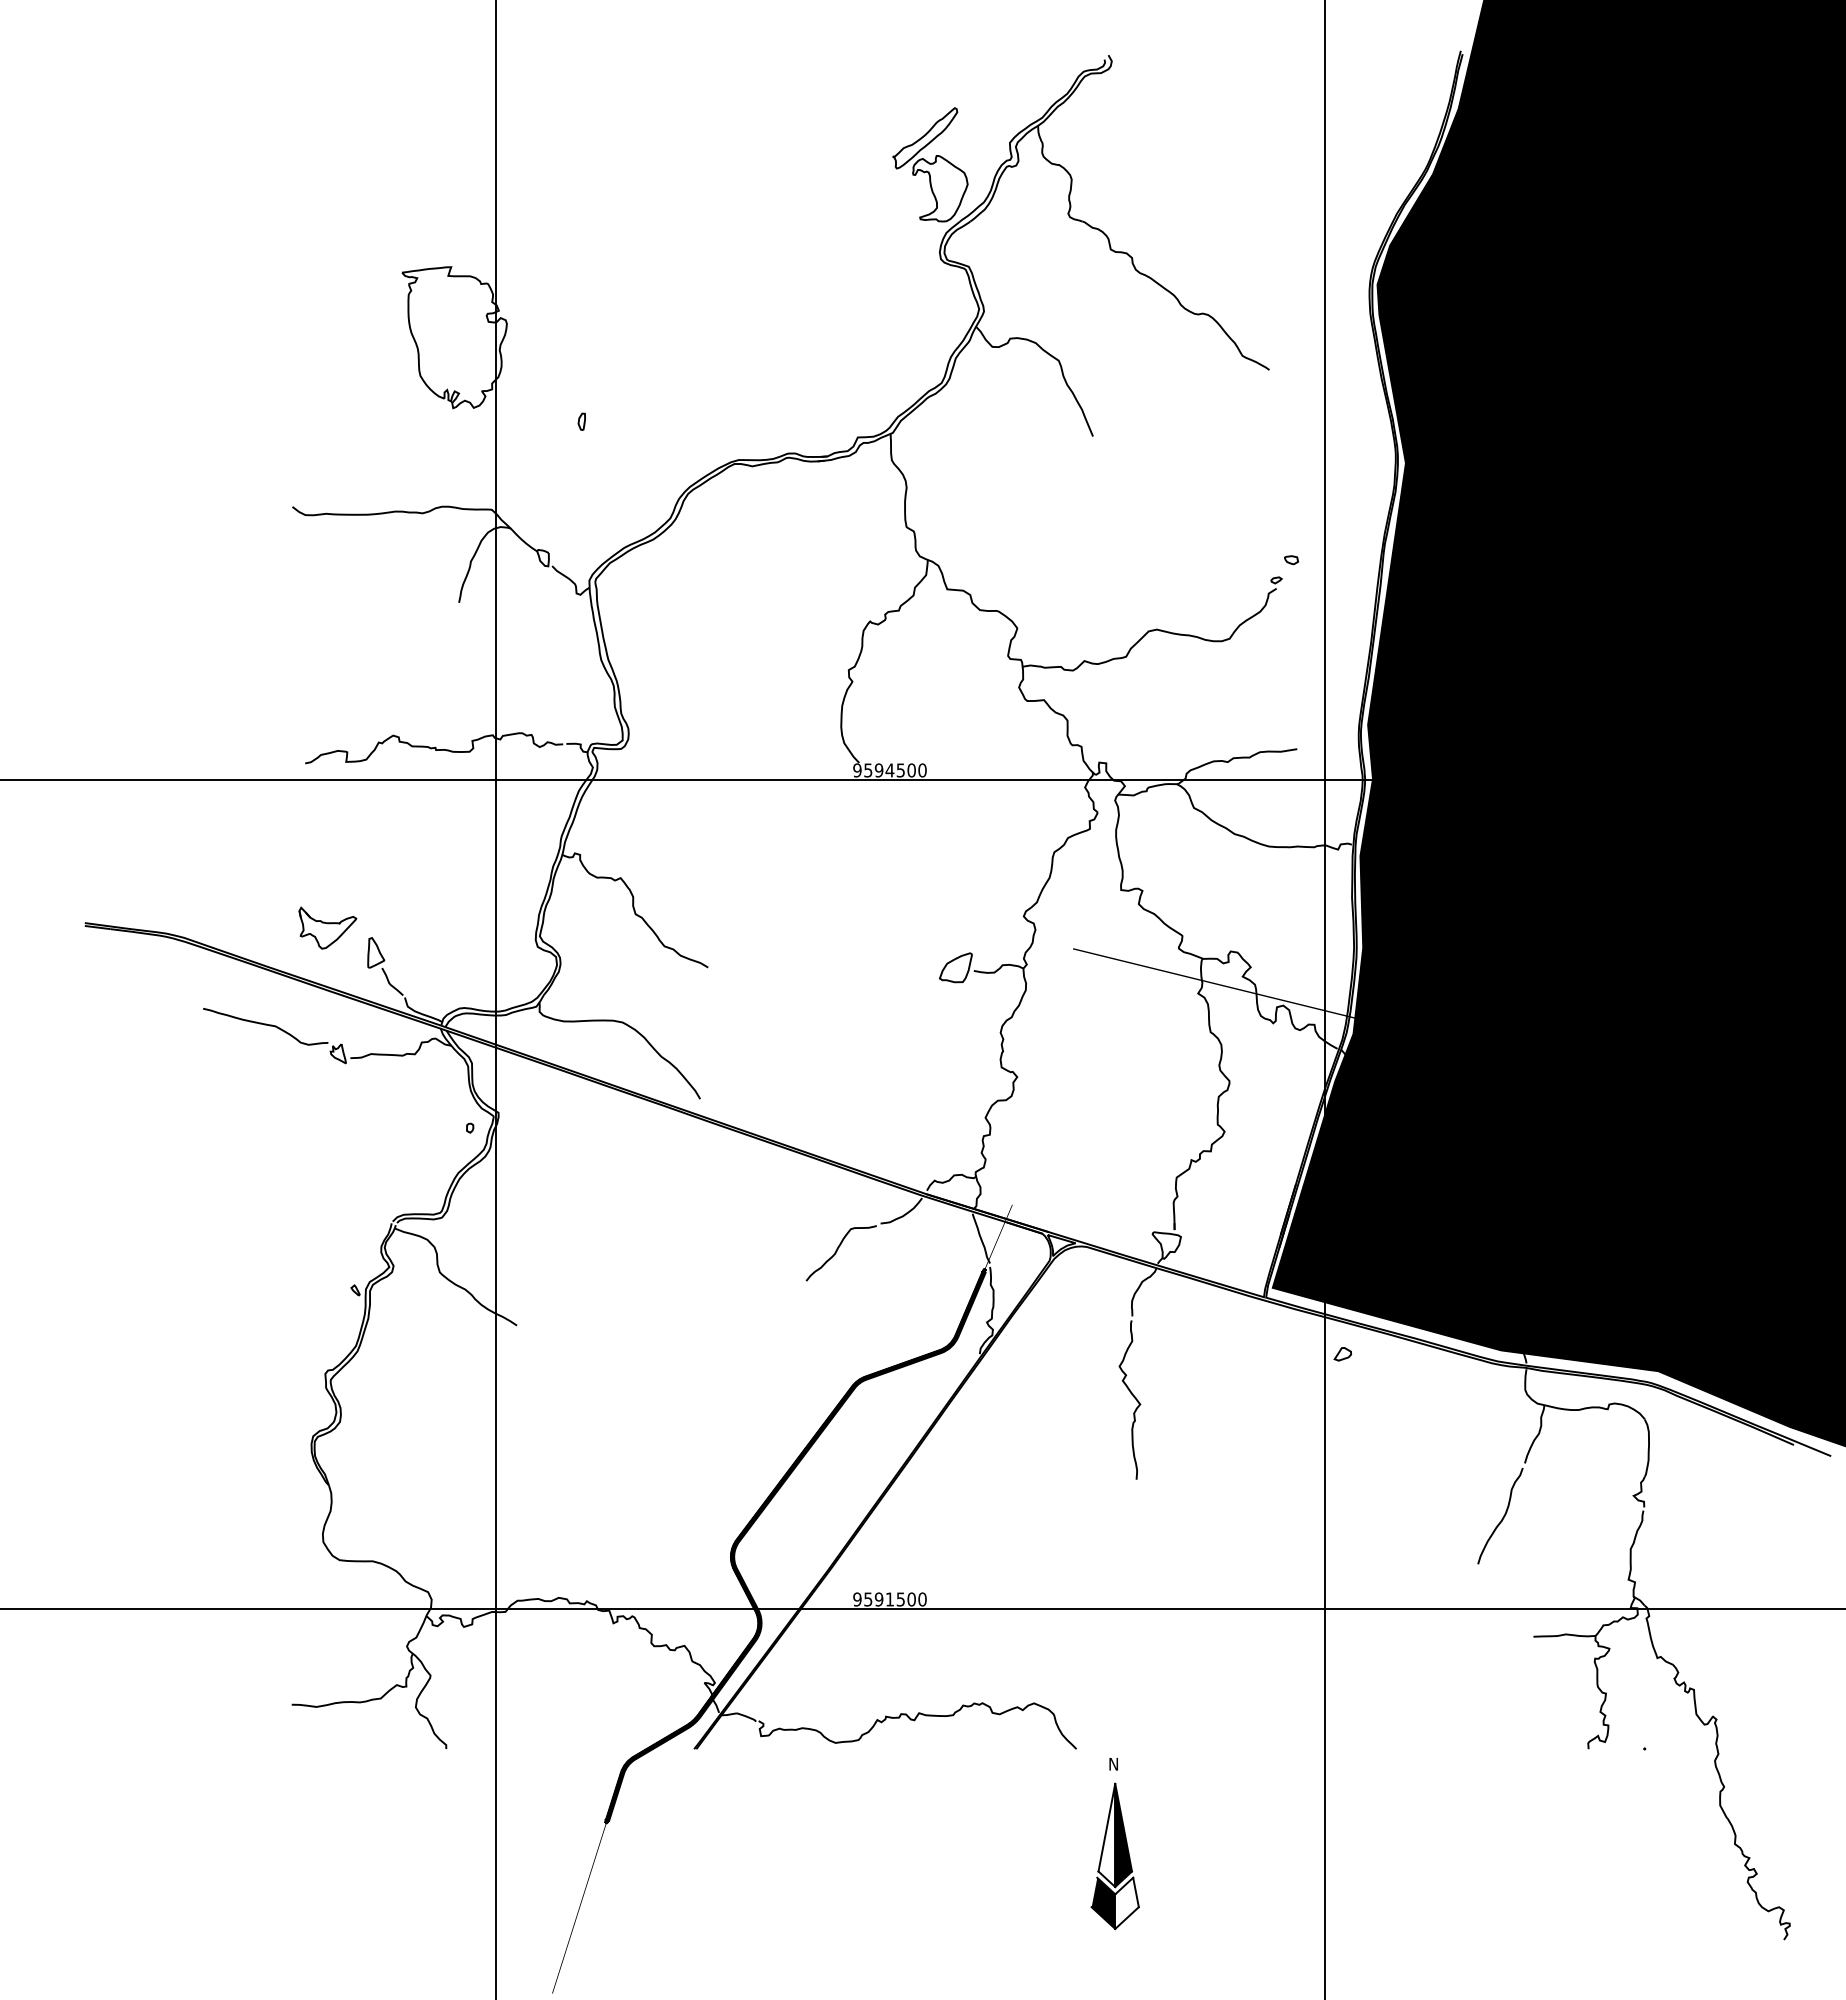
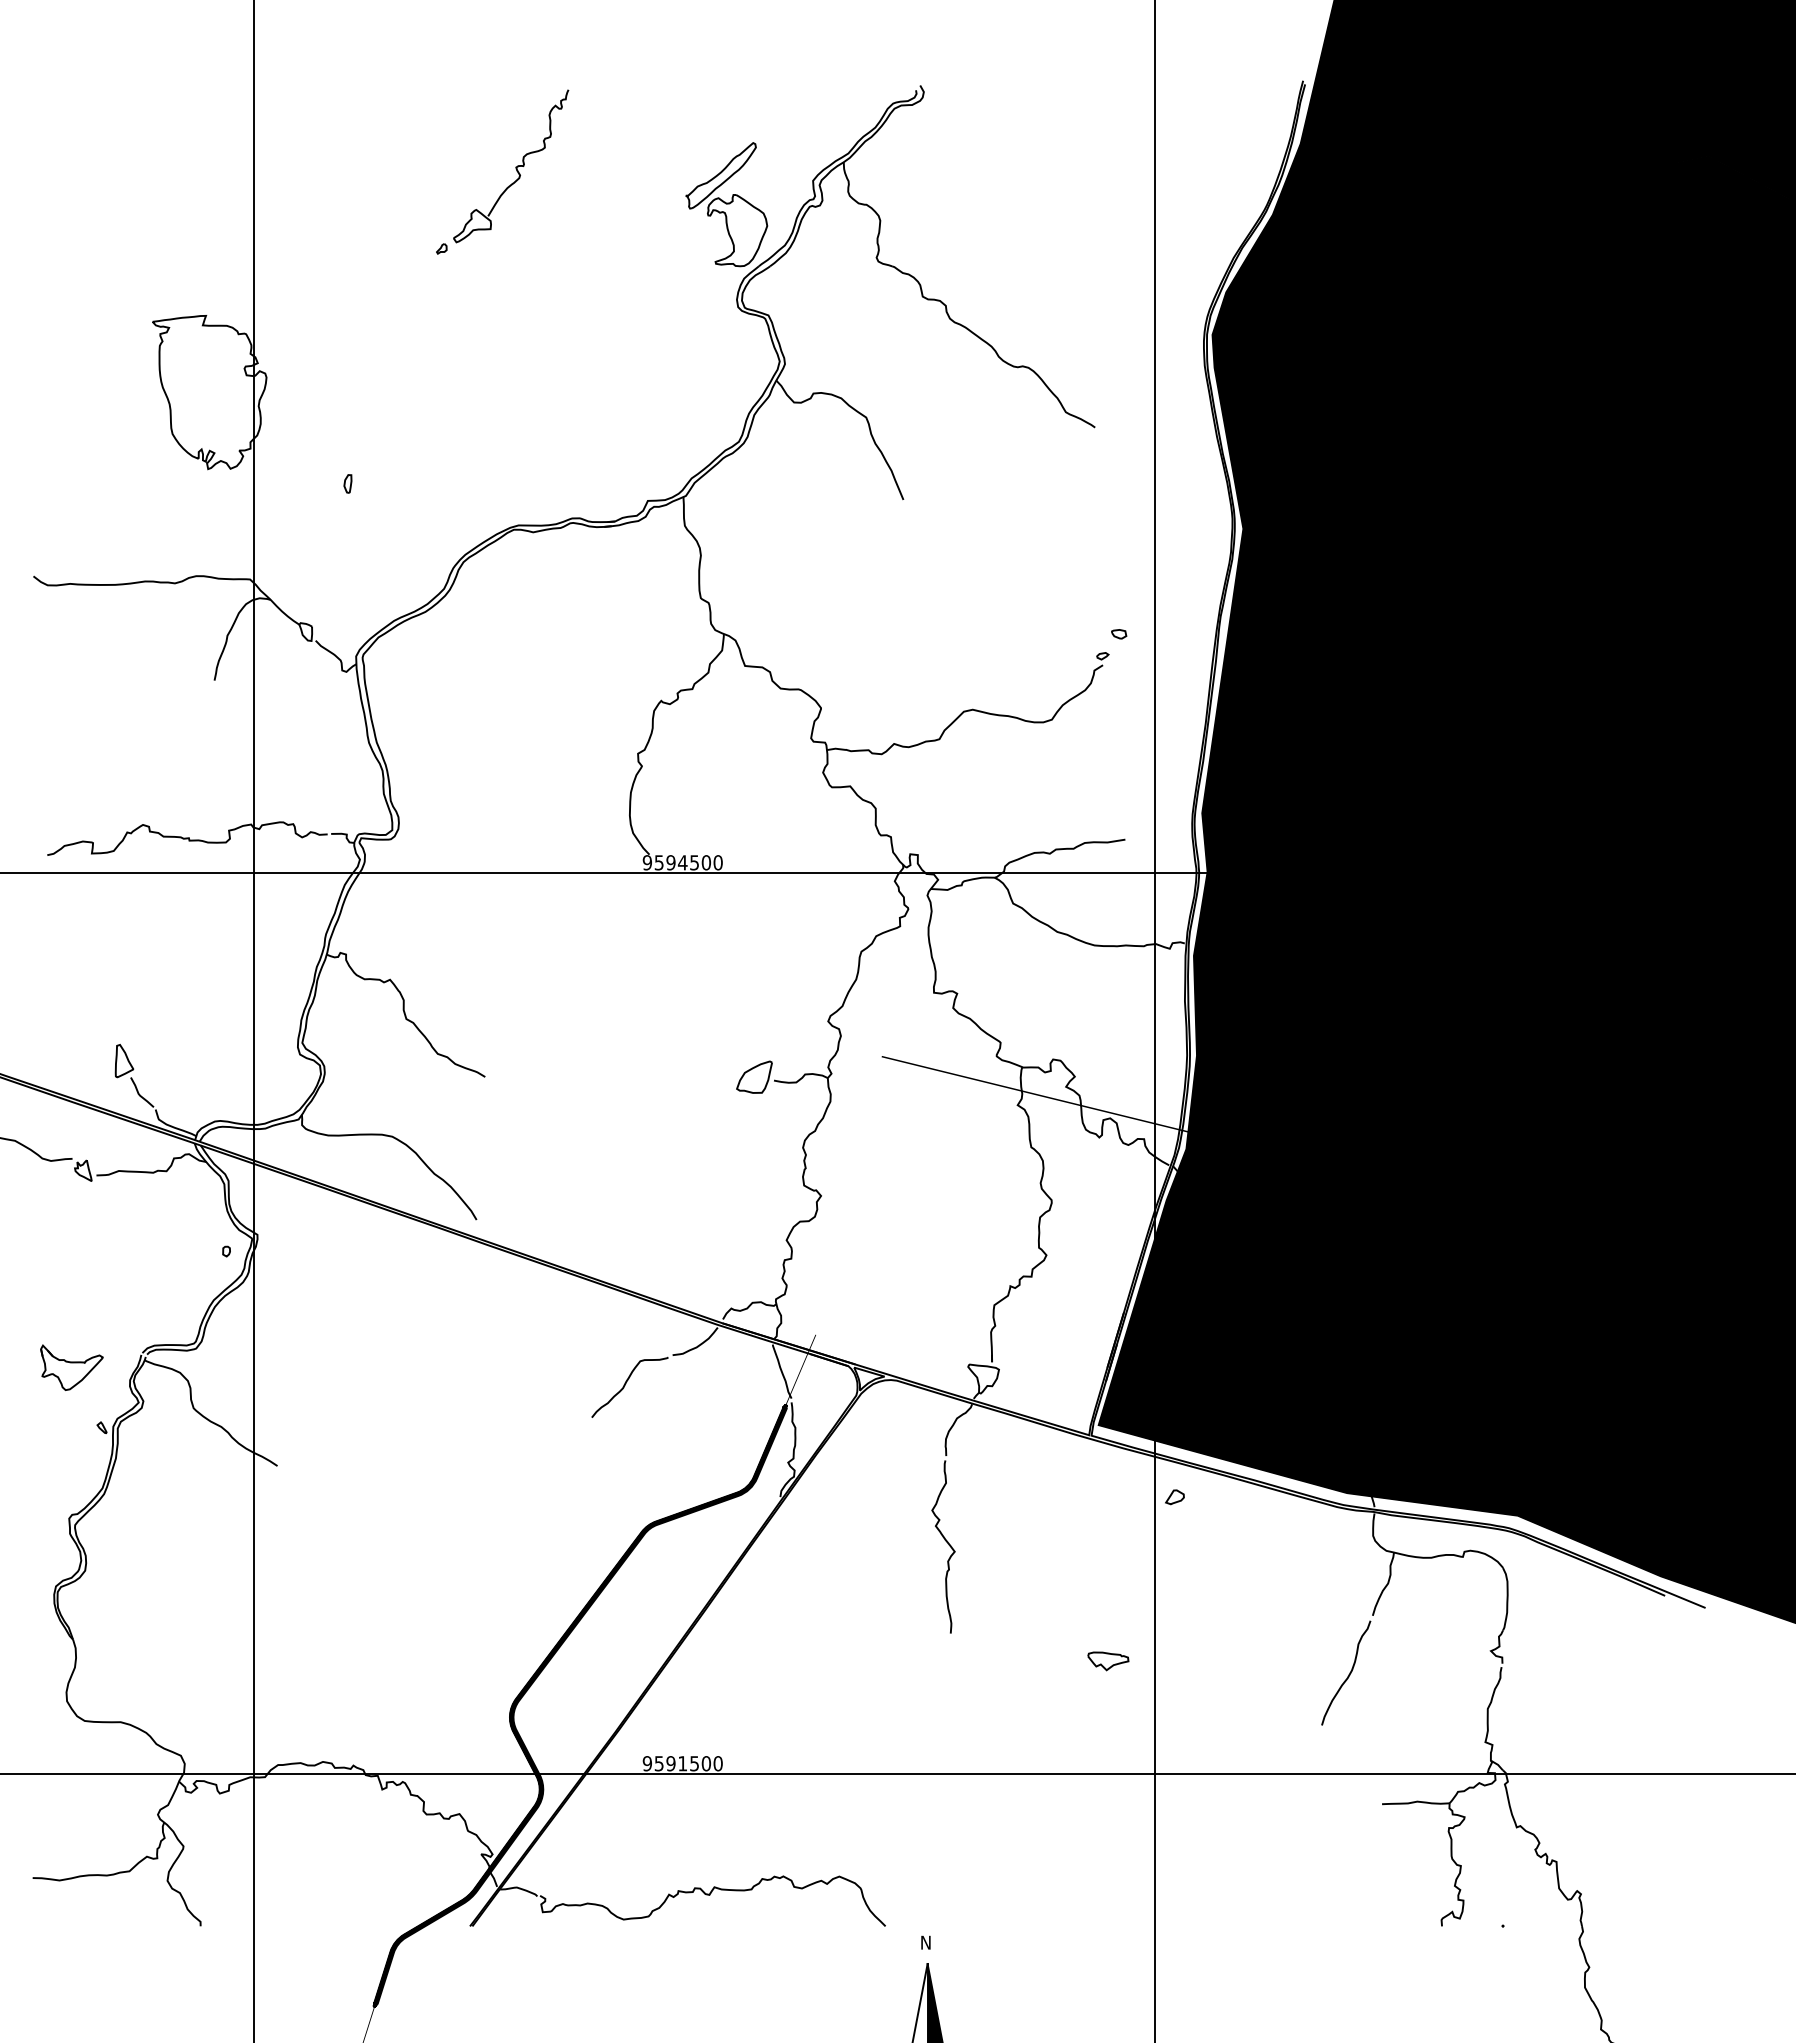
part: (735, 130) -> (514, 167), added
part: (327, 927) -> (71, 1367), moved
part: (1281, 1505) -> (1108, 1661), added

